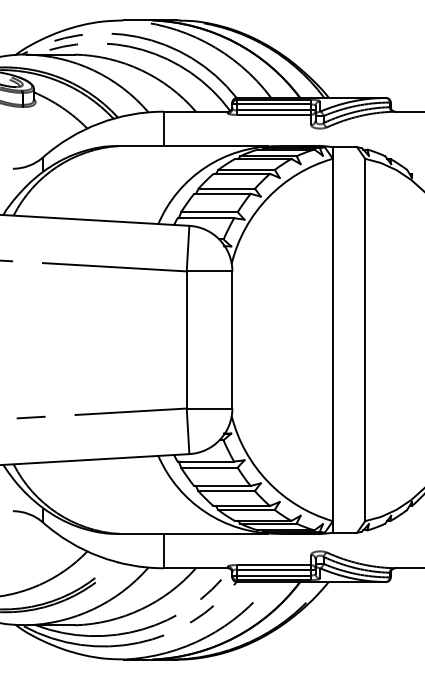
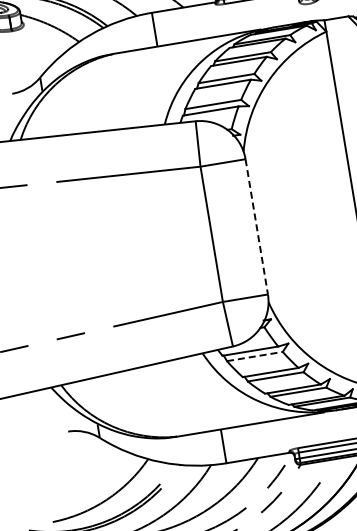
line: (232, 339) -> (256, 226), solid -> dashed
line: (209, 467) -> (254, 356), solid -> dashed

